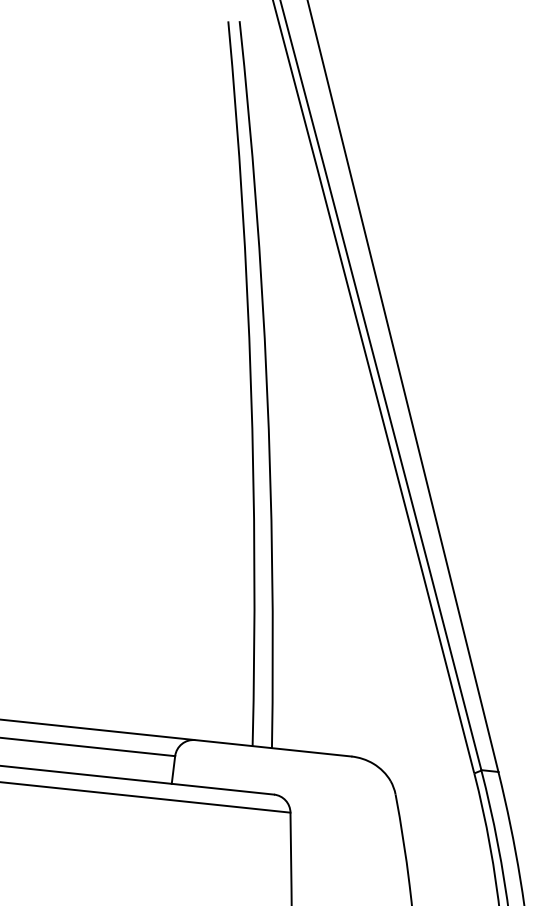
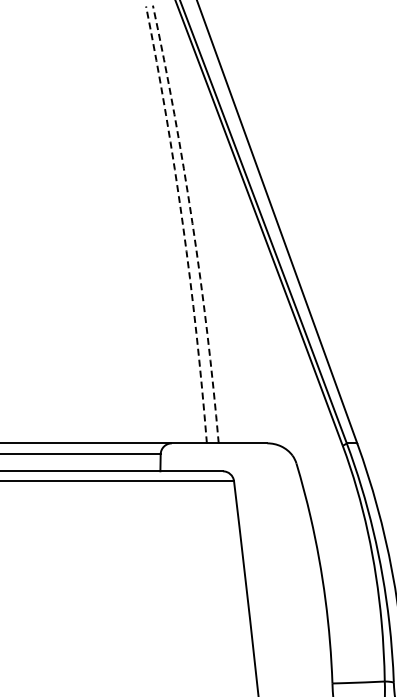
arc: (250, 384) -> (182, 224), solid -> dashed
arc: (266, 384) -> (192, 223), solid -> dashed

